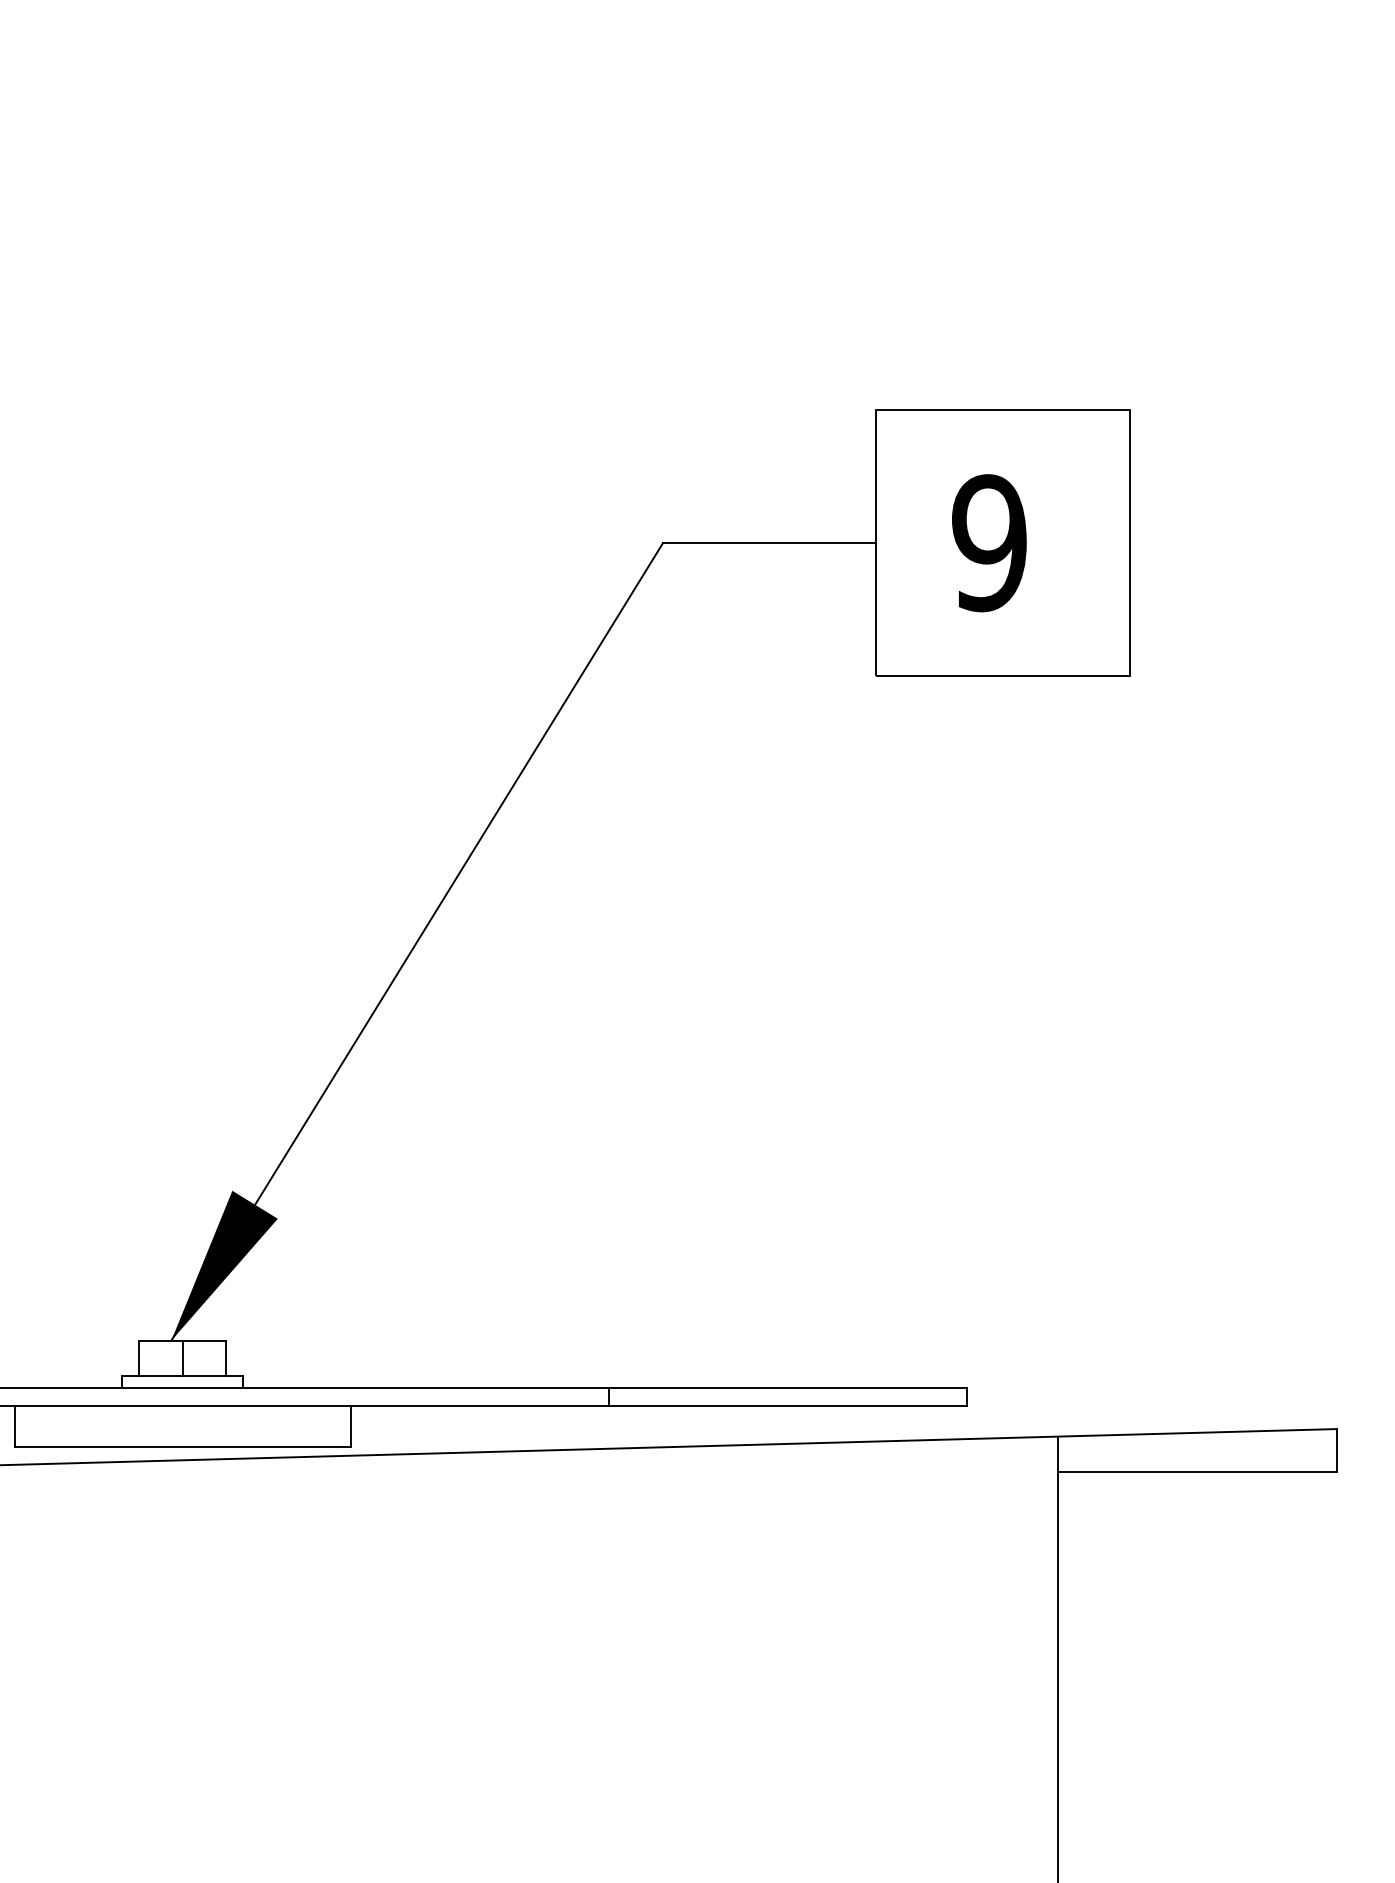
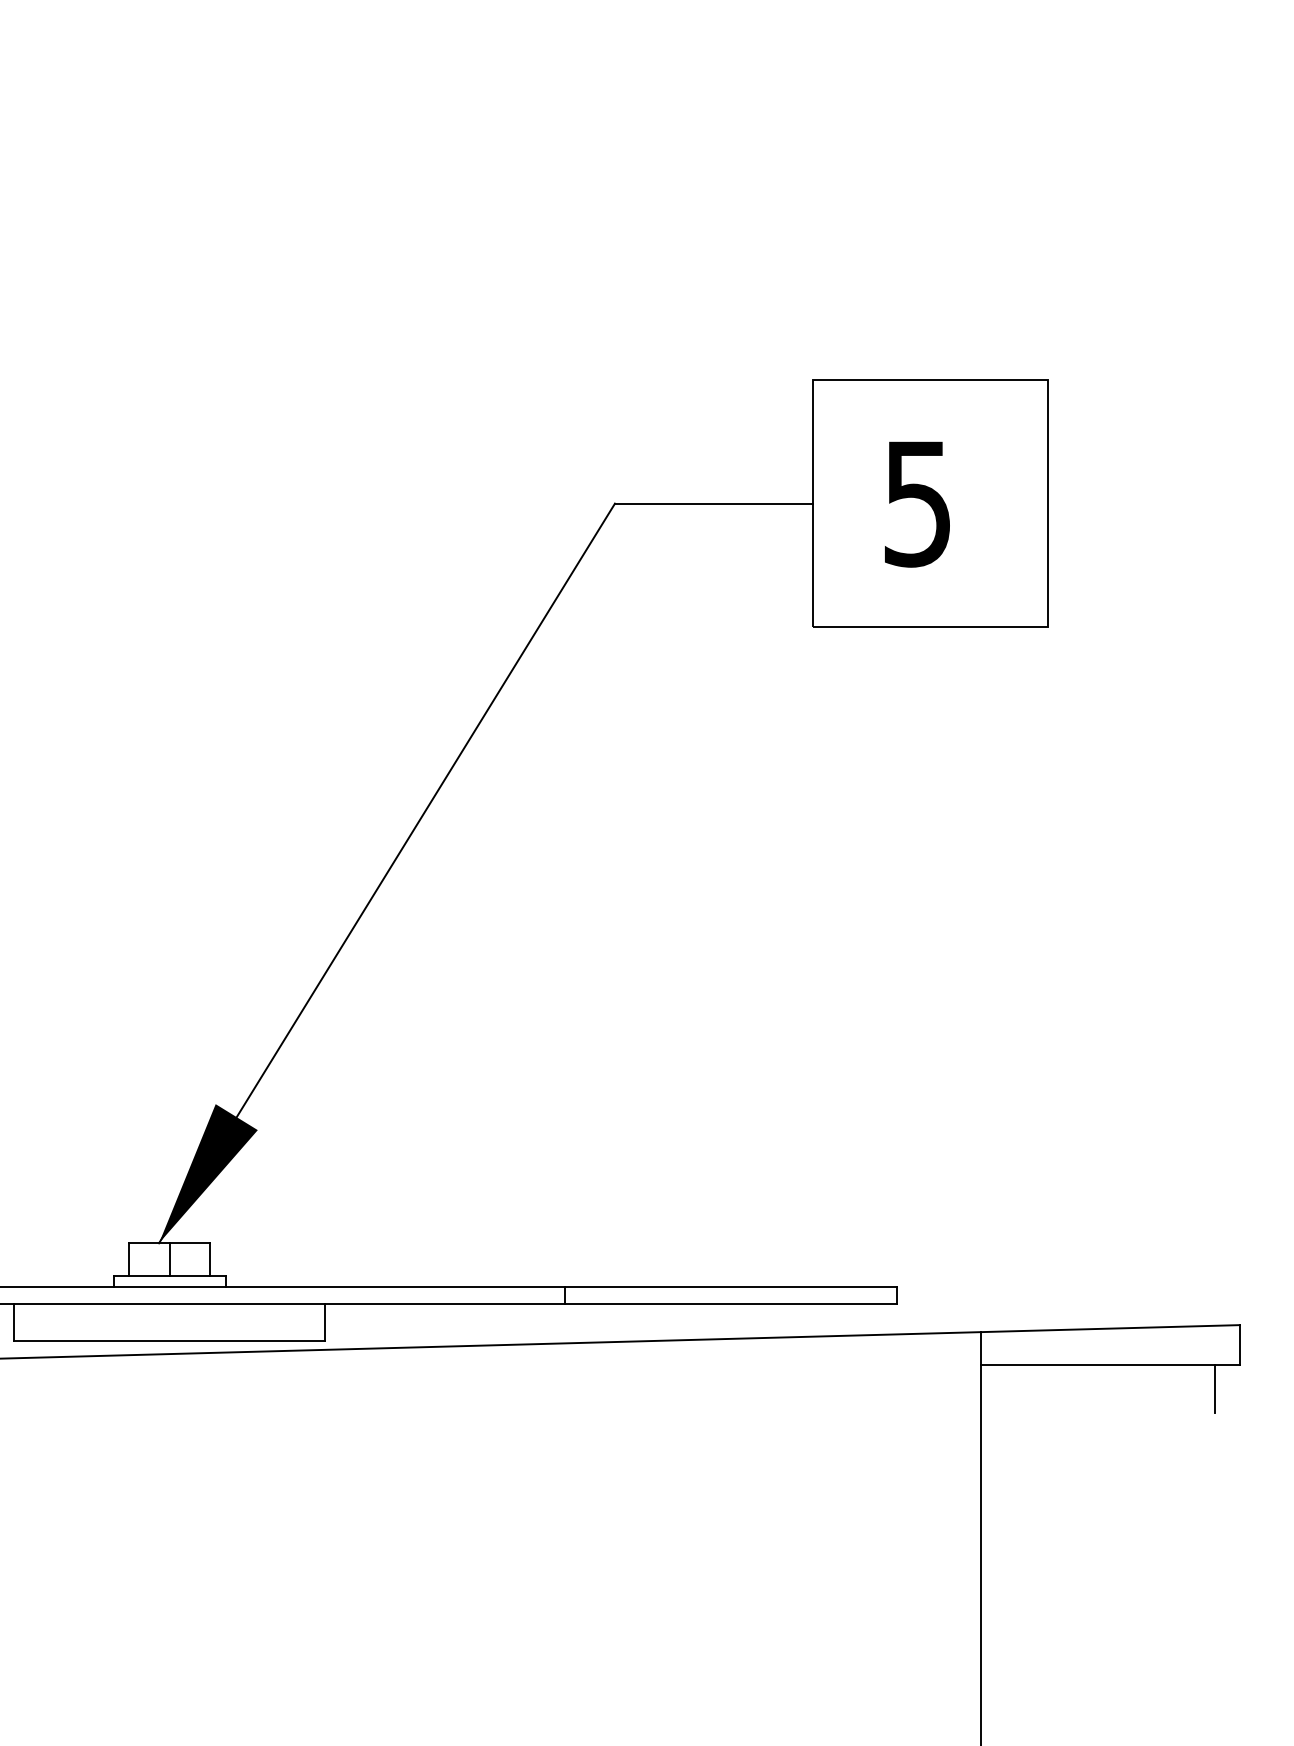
text: (989, 543) -> (917, 503), 9 -> 5
line: (1310, 1497) -> (1215, 1388), added

